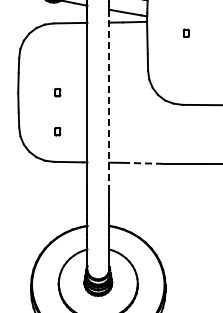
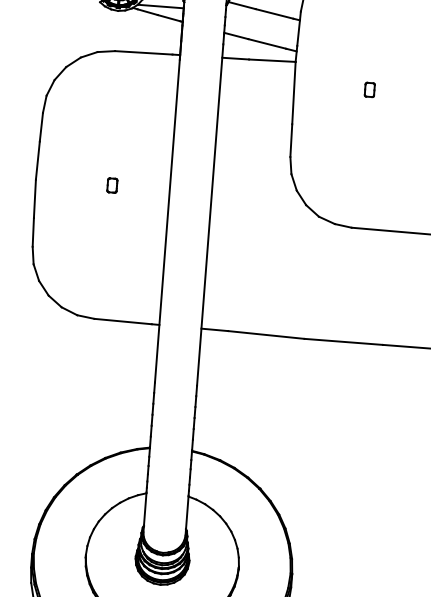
line: (109, 103) -> (210, 214), dashed -> solid
part: (57, 131) -> (106, 260), removed
line: (142, 163) -> (265, 335), dashed -> solid

